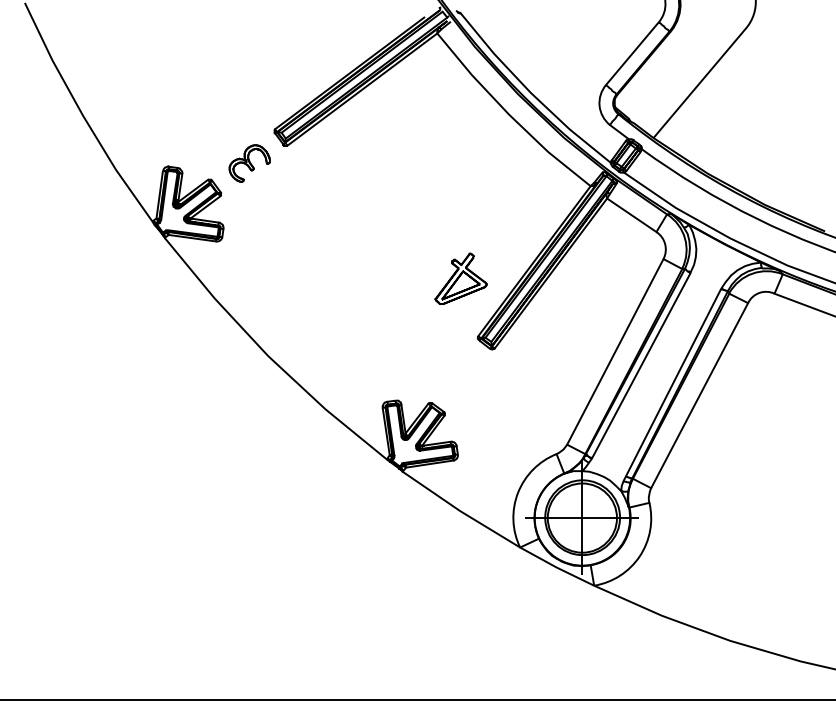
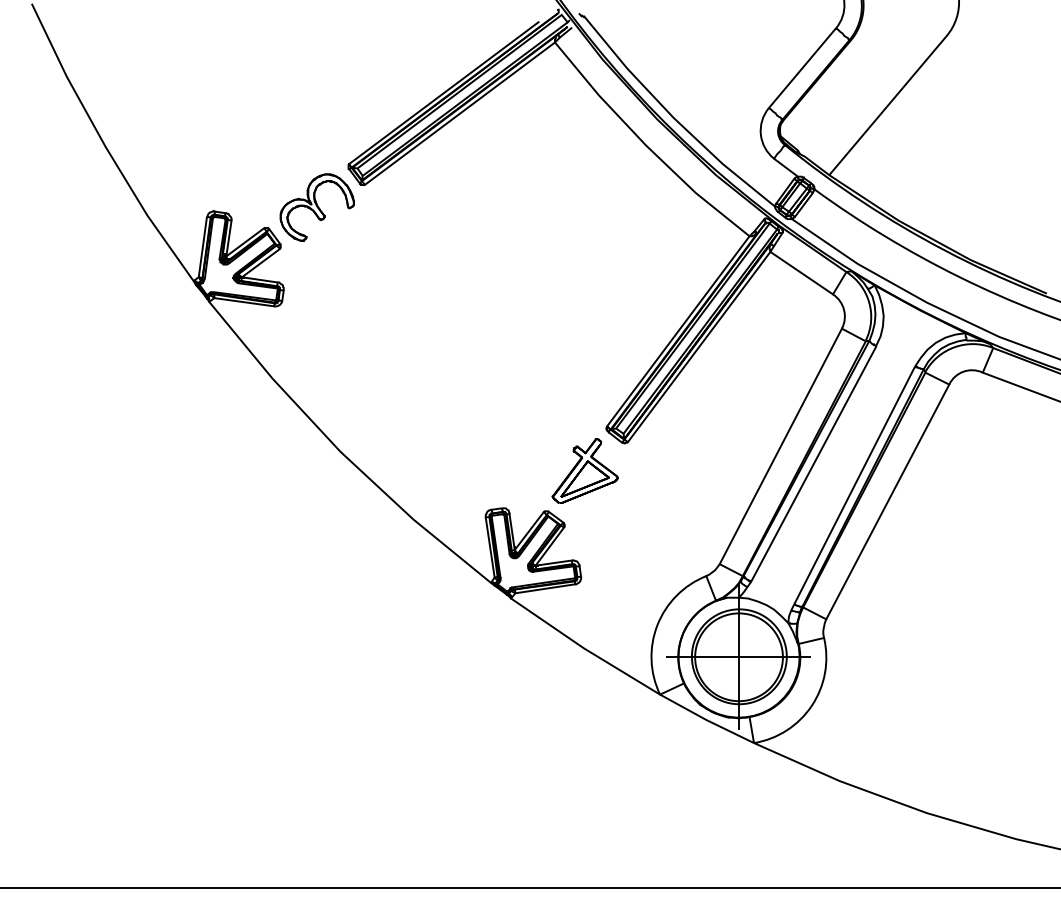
part: (249, 163) -> (316, 207), size x1.43
part: (460, 278) -> (584, 470), moved

